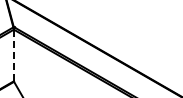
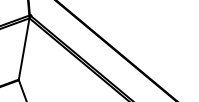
line: (13, 55) -> (23, 48), dashed -> solid

